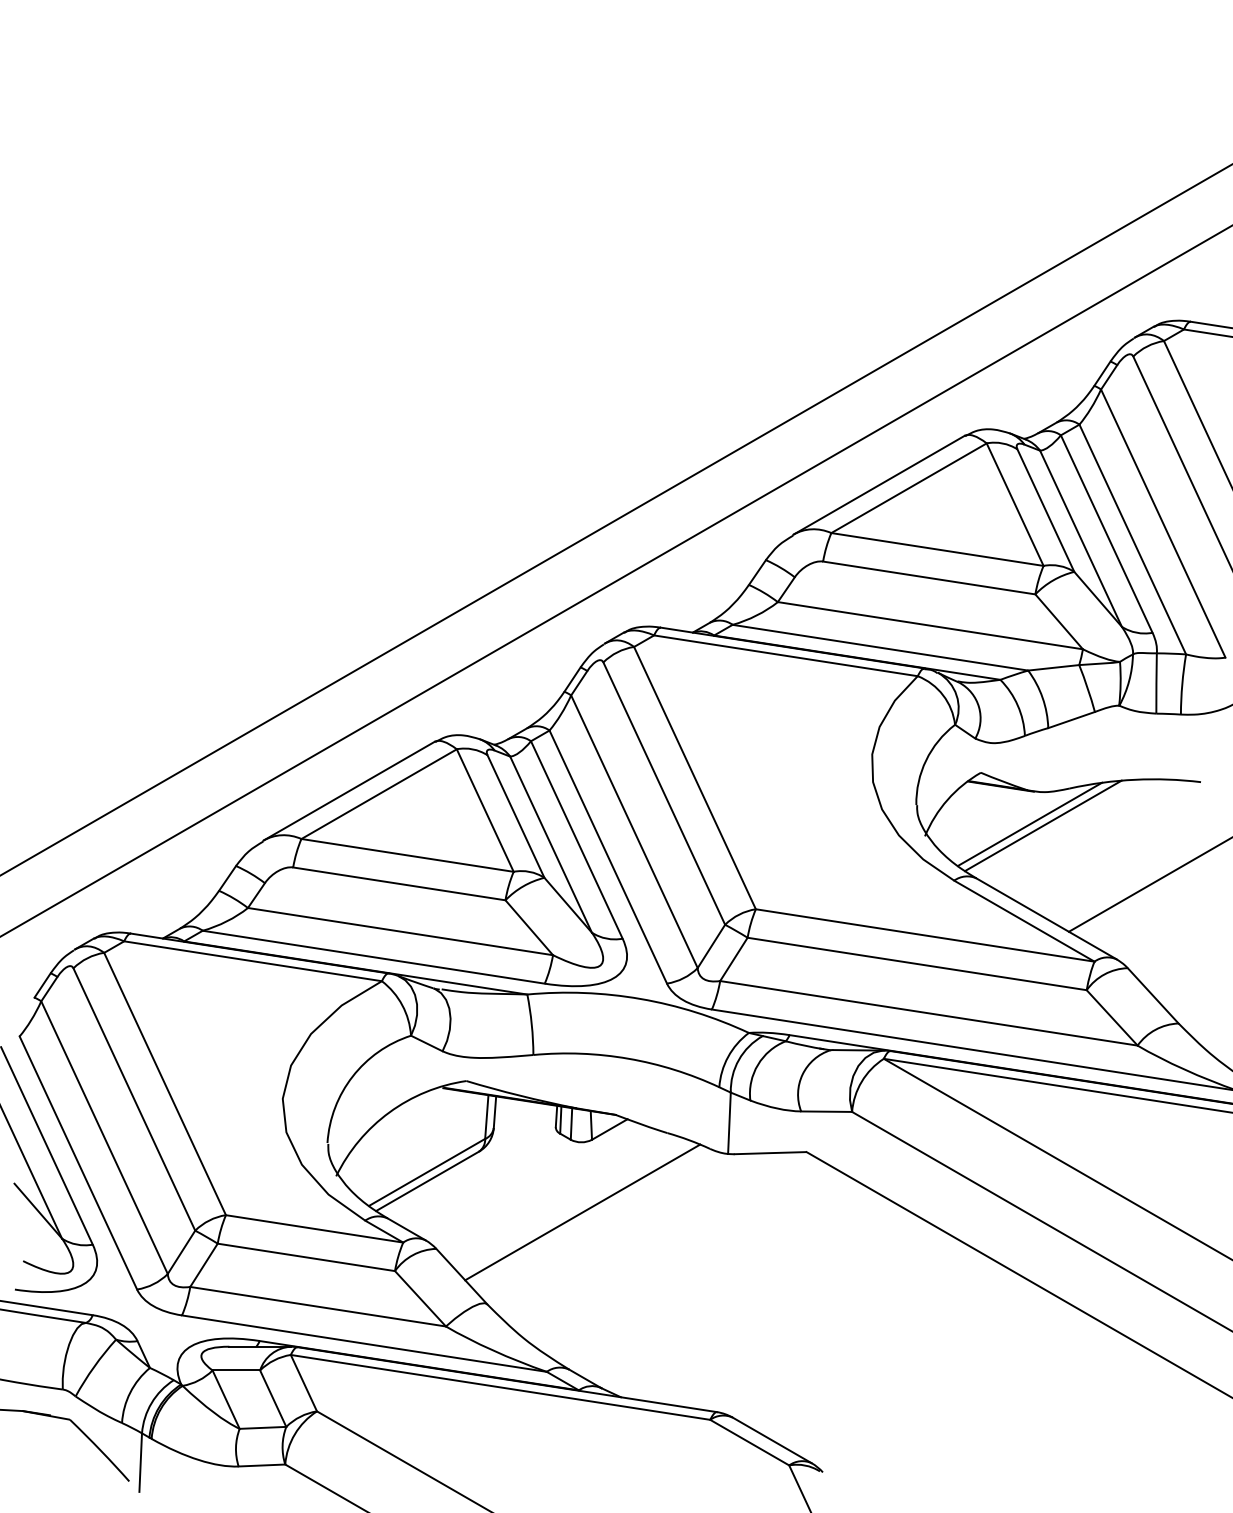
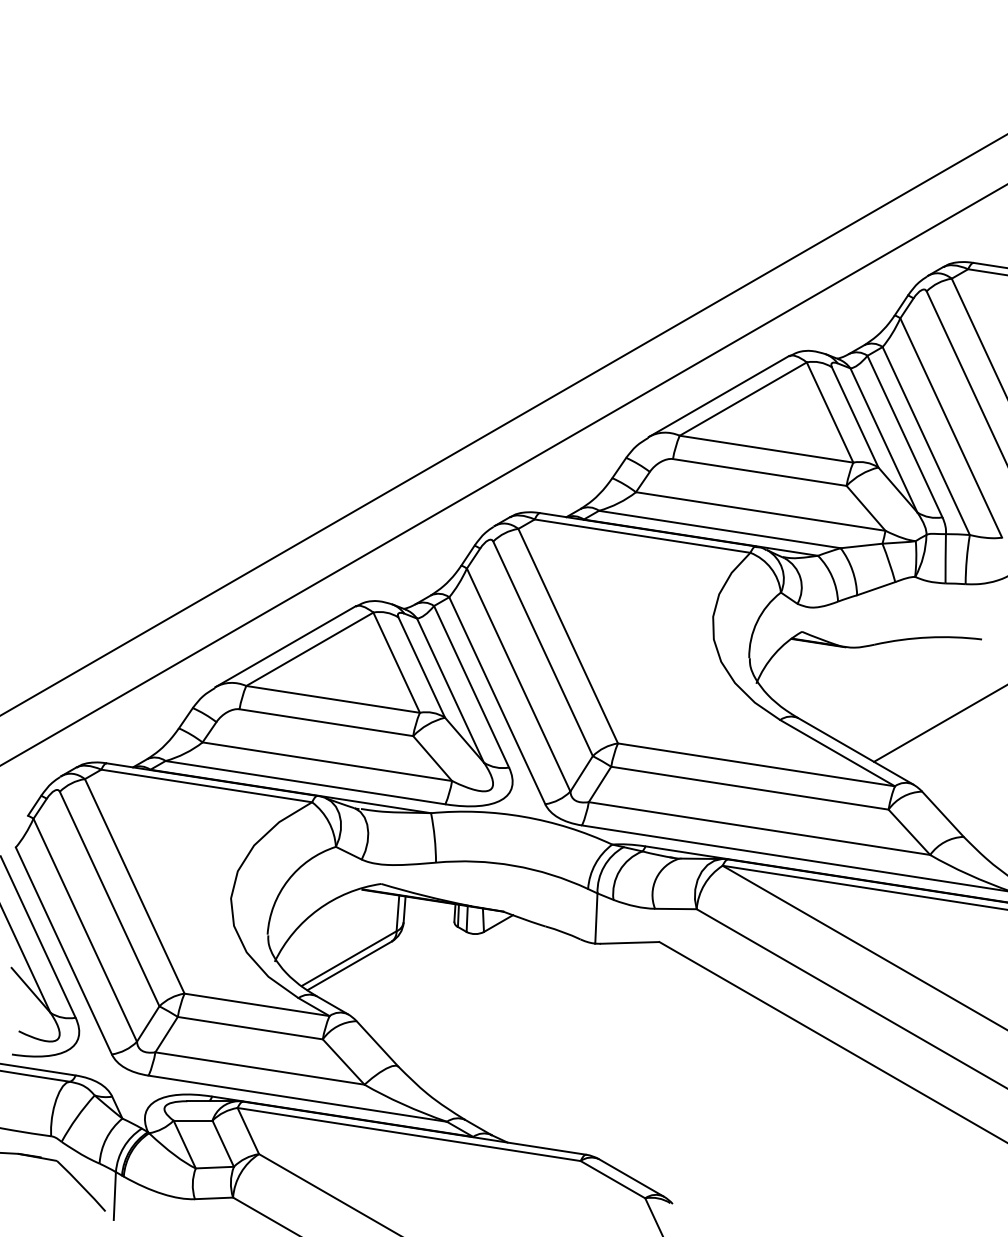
line: (1030, 823) -> (842, 673), removed
line: (1042, 825) -> (852, 674), removed
line: (582, 1212) -> (476, 991), removed

